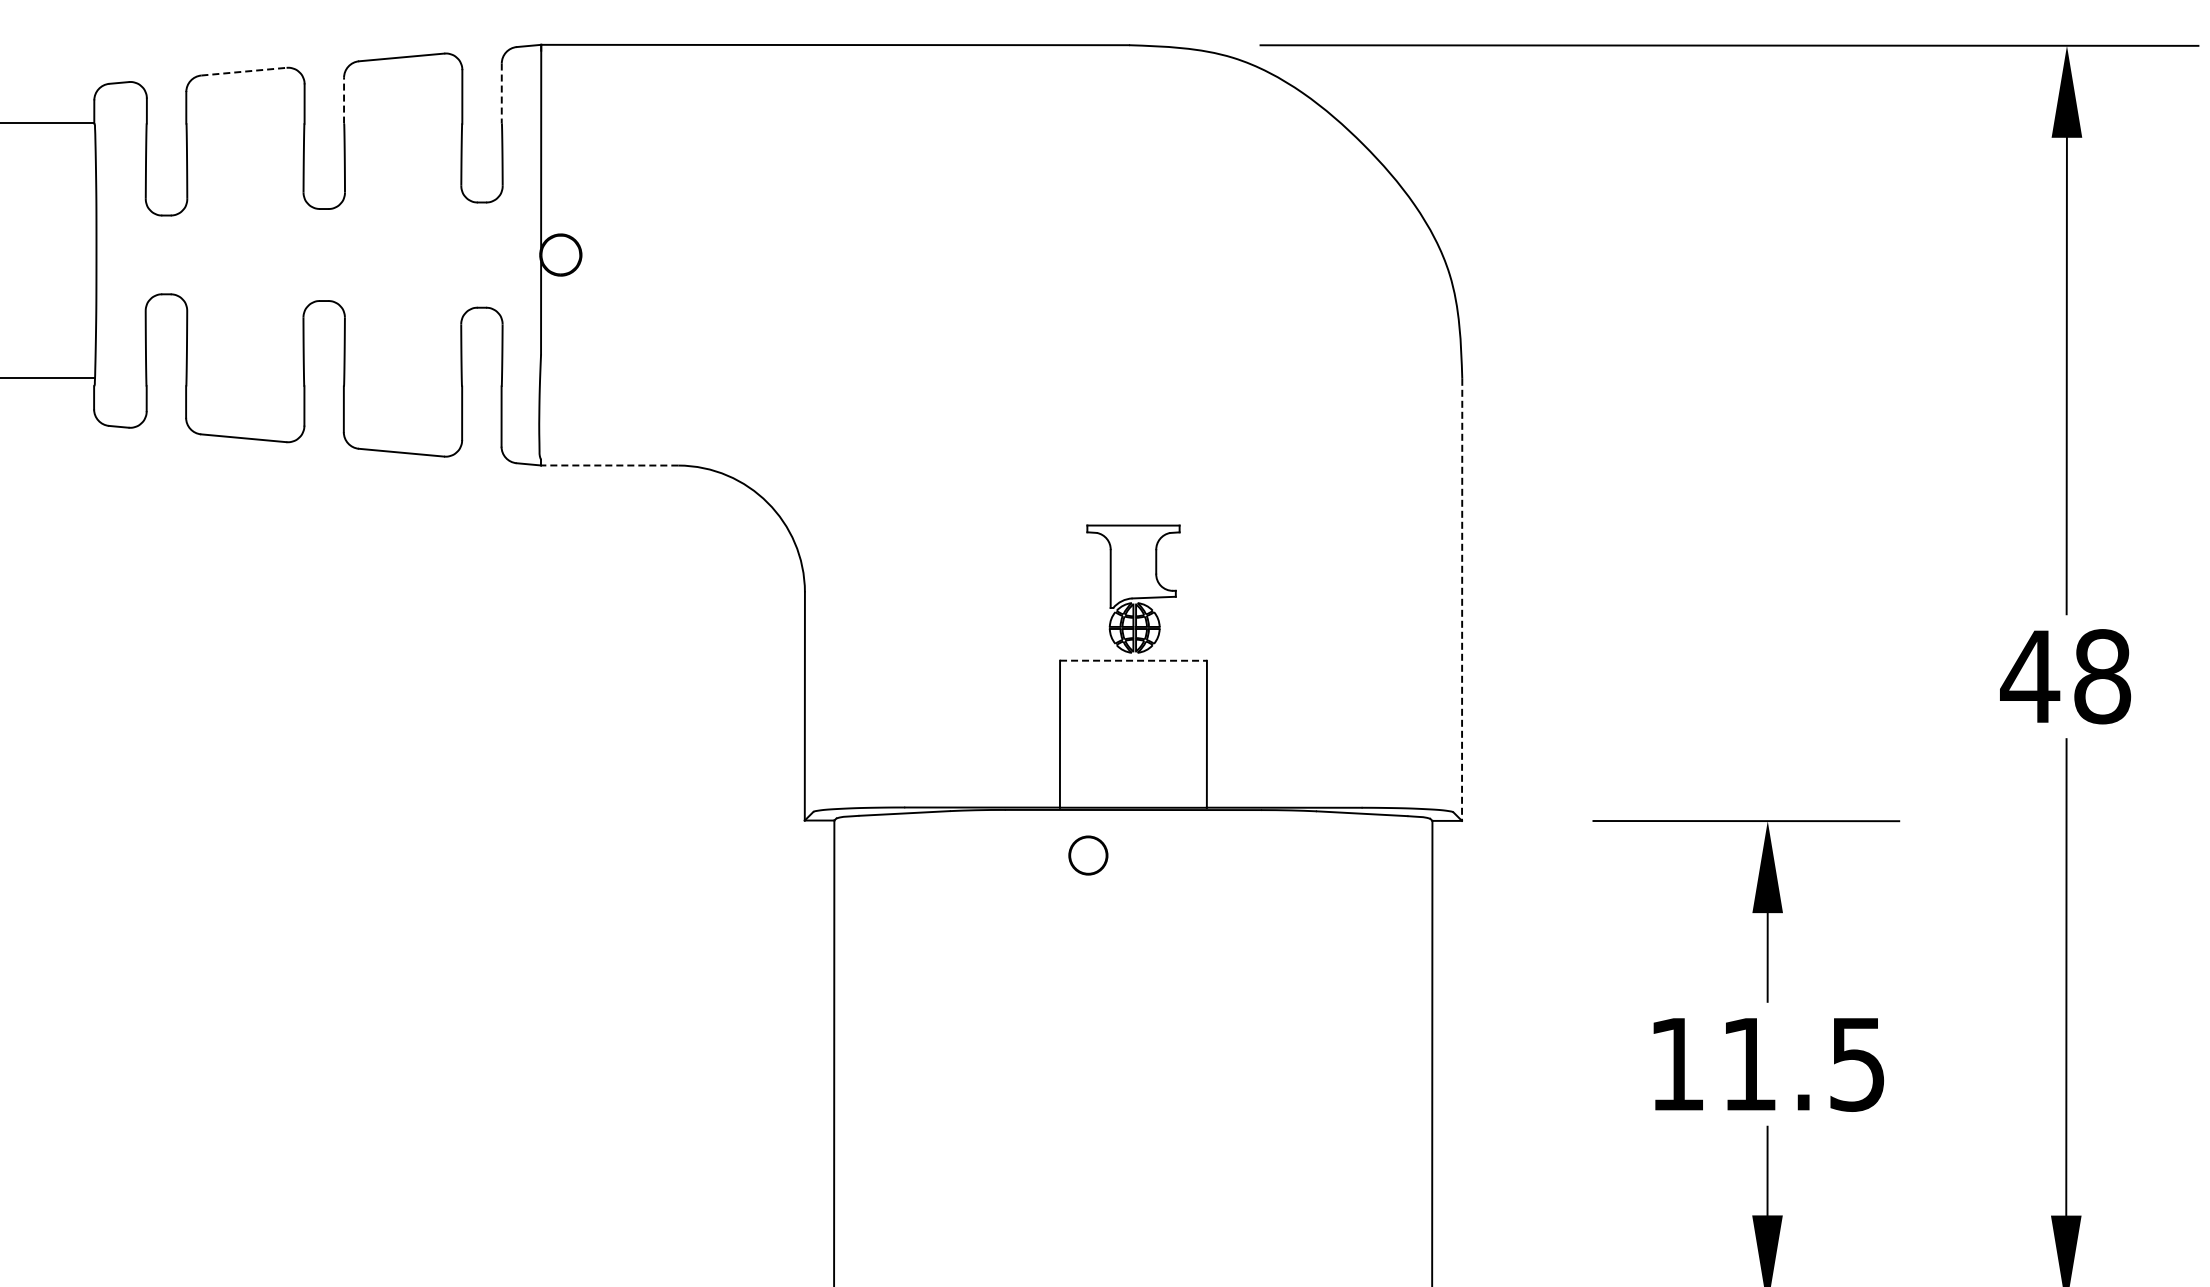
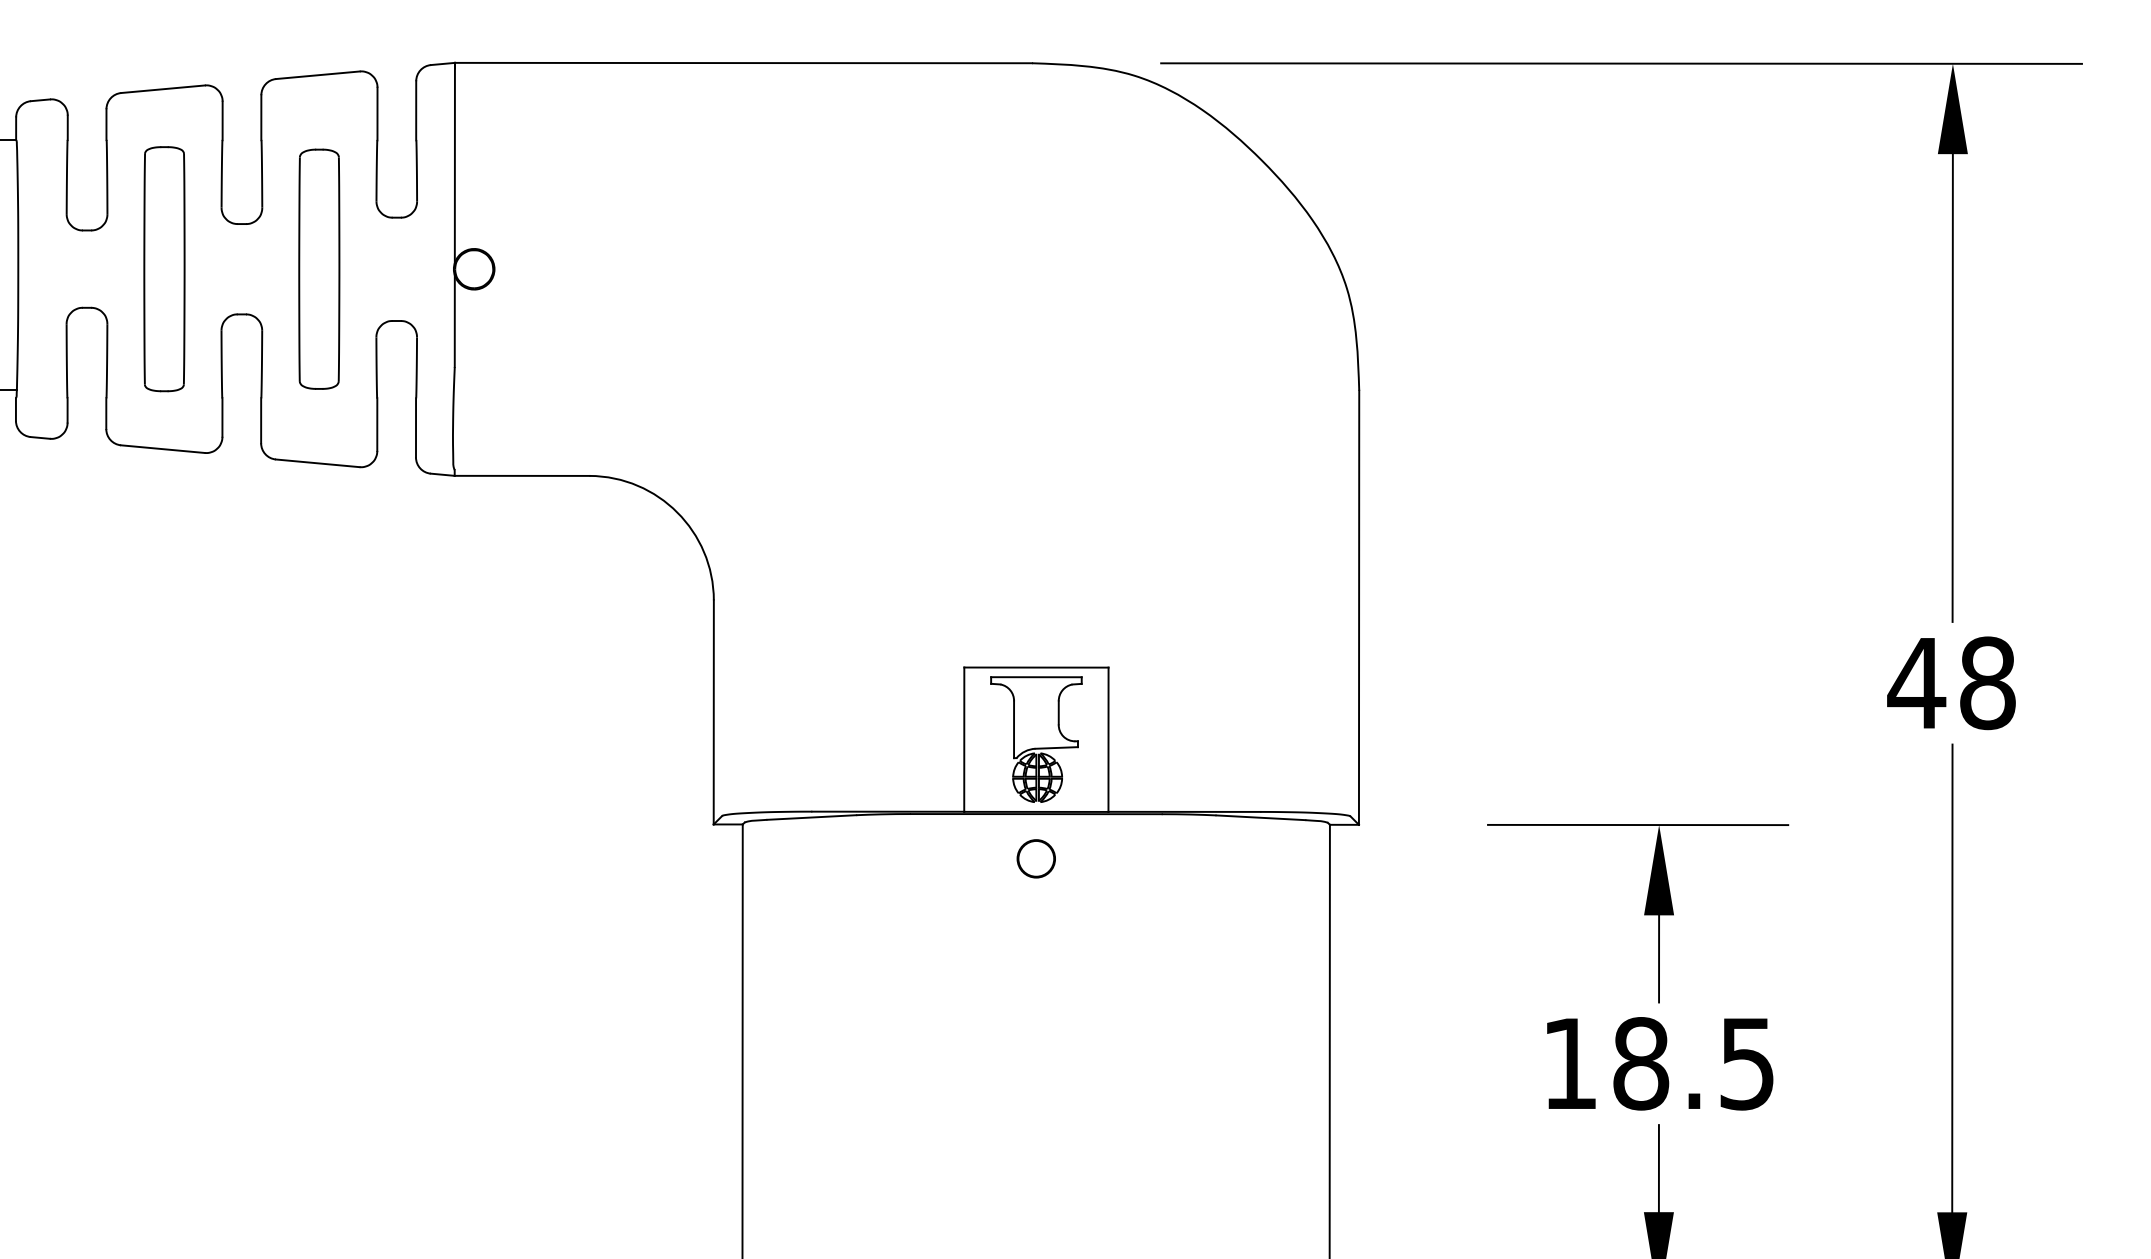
line: (243, 71) -> (162, 89), dashed -> solid
line: (501, 94) -> (415, 111), dashed -> solid
line: (344, 100) -> (261, 117), dashed -> solid
part: (245, 254) -> (164, 268), added
part: (402, 254) -> (318, 268), added
line: (609, 465) -> (521, 475), dashed -> solid
part: (1133, 588) -> (1036, 739), moved
line: (1462, 600) -> (1359, 608), dashed -> solid
line: (1134, 660) -> (1037, 667), dashed -> solid
circle: (1088, 855) -> (1036, 858), moved
text: (1749, 1063) -> (1641, 1063), 11.5 -> 18.5

